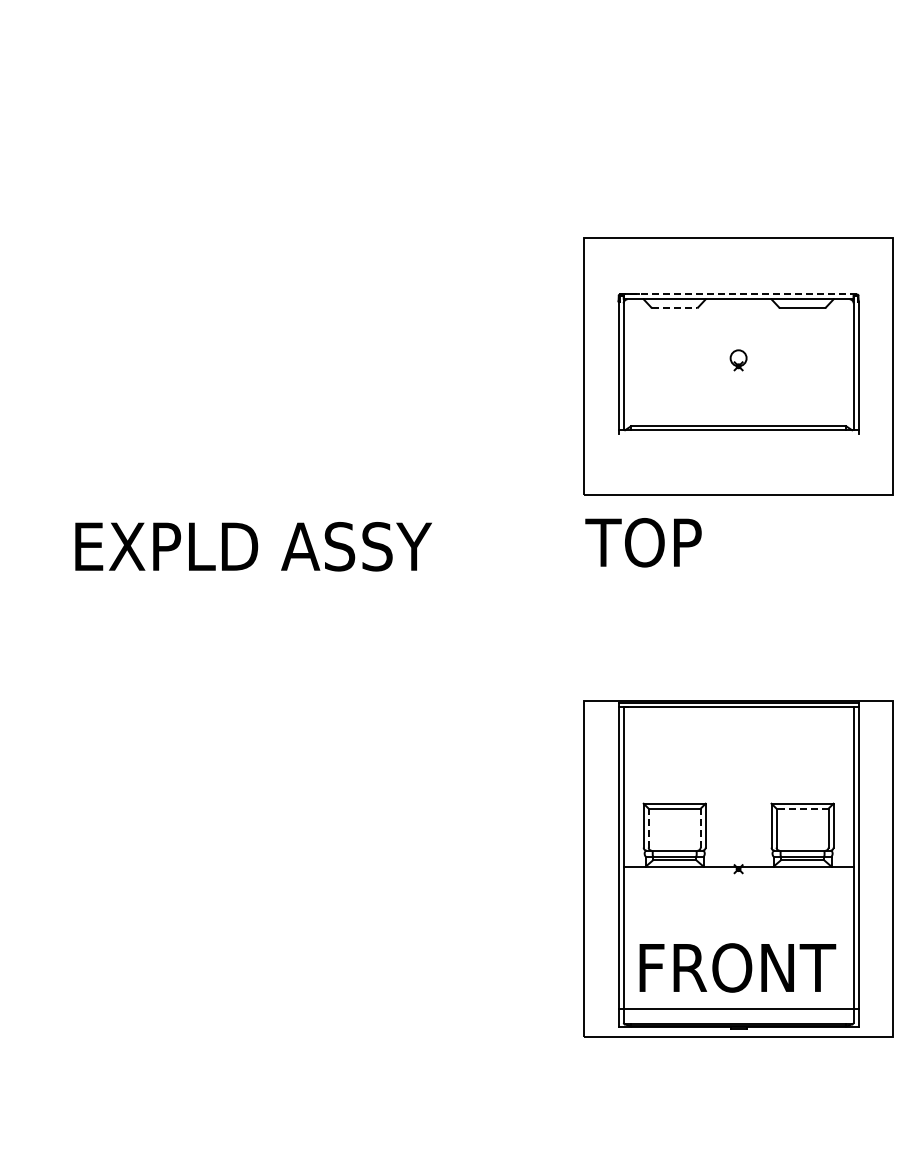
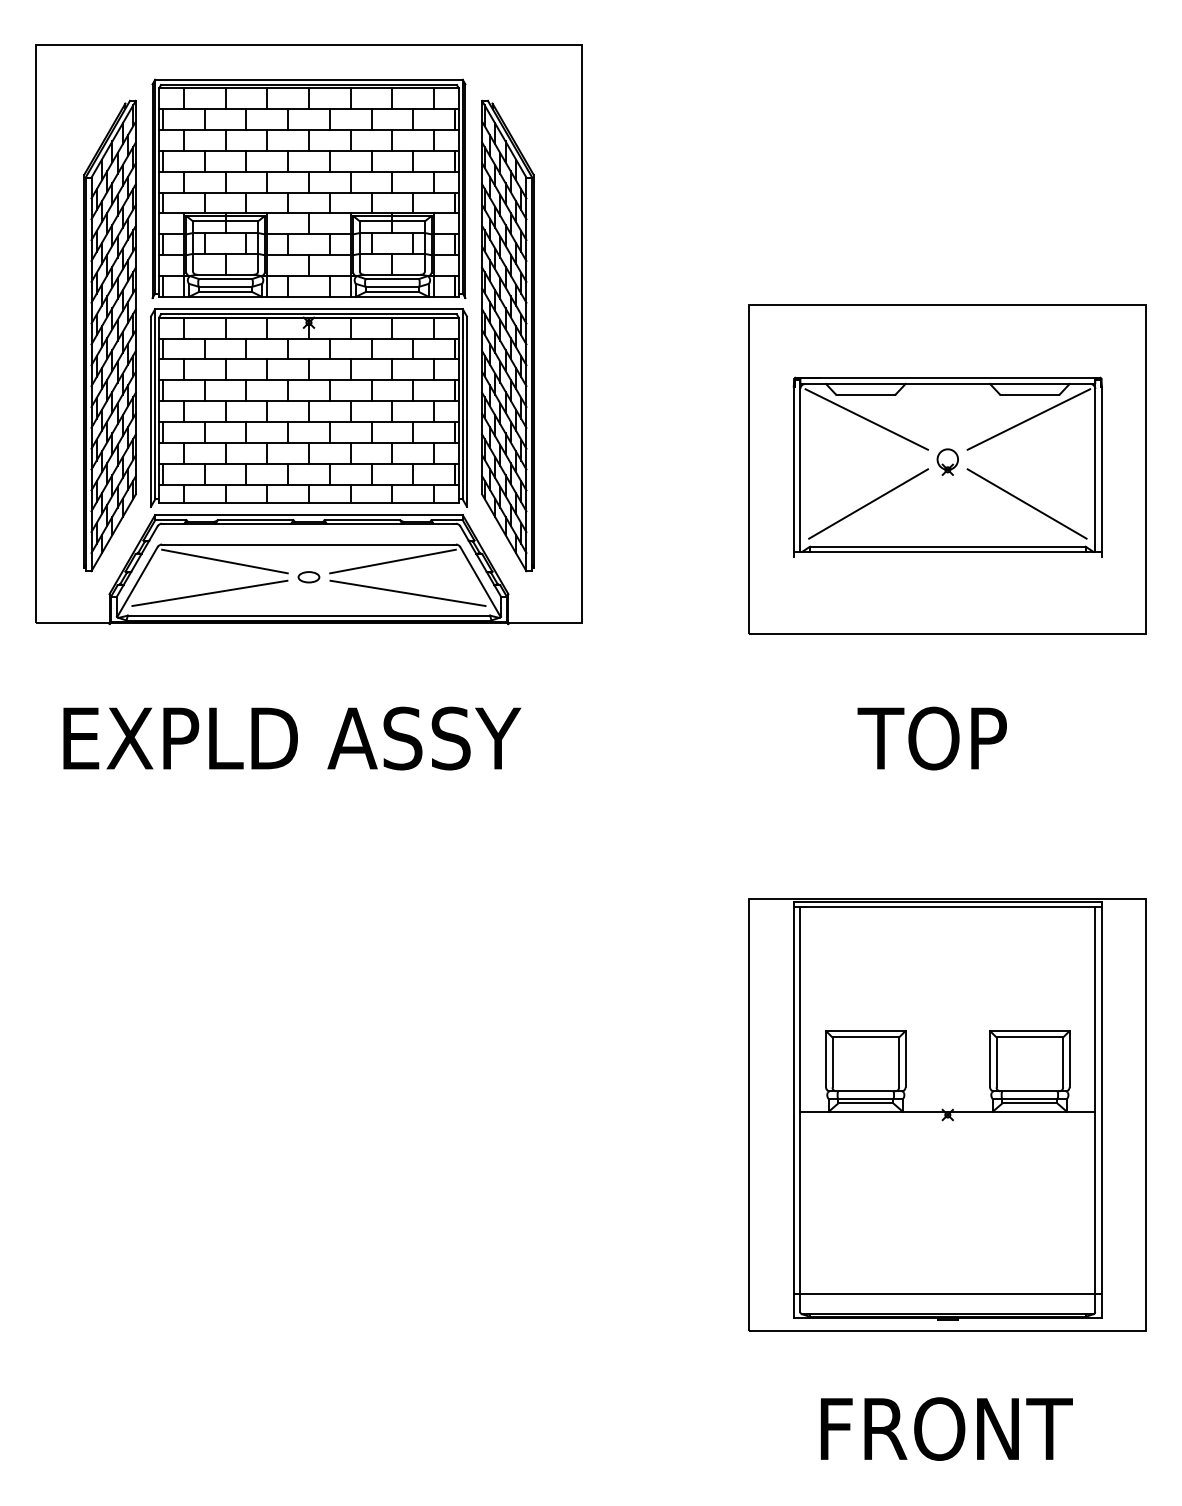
part: (240, 260) -> (308, 334), added
line: (738, 294) -> (947, 377), dashed -> solid
line: (674, 307) -> (865, 394), dashed -> solid
line: (675, 326) -> (866, 418), added
line: (801, 326) -> (1028, 418), added
line: (676, 392) -> (868, 503), added
line: (800, 392) -> (1027, 503), added
text: (643, 542) -> (932, 738), moved
text: (253, 546) -> (292, 738), moved
line: (802, 808) -> (1029, 1037), dashed -> solid
line: (648, 827) -> (832, 1061), dashed -> solid
line: (700, 827) -> (898, 1061), dashed -> solid
text: (737, 967) -> (946, 1428), moved

